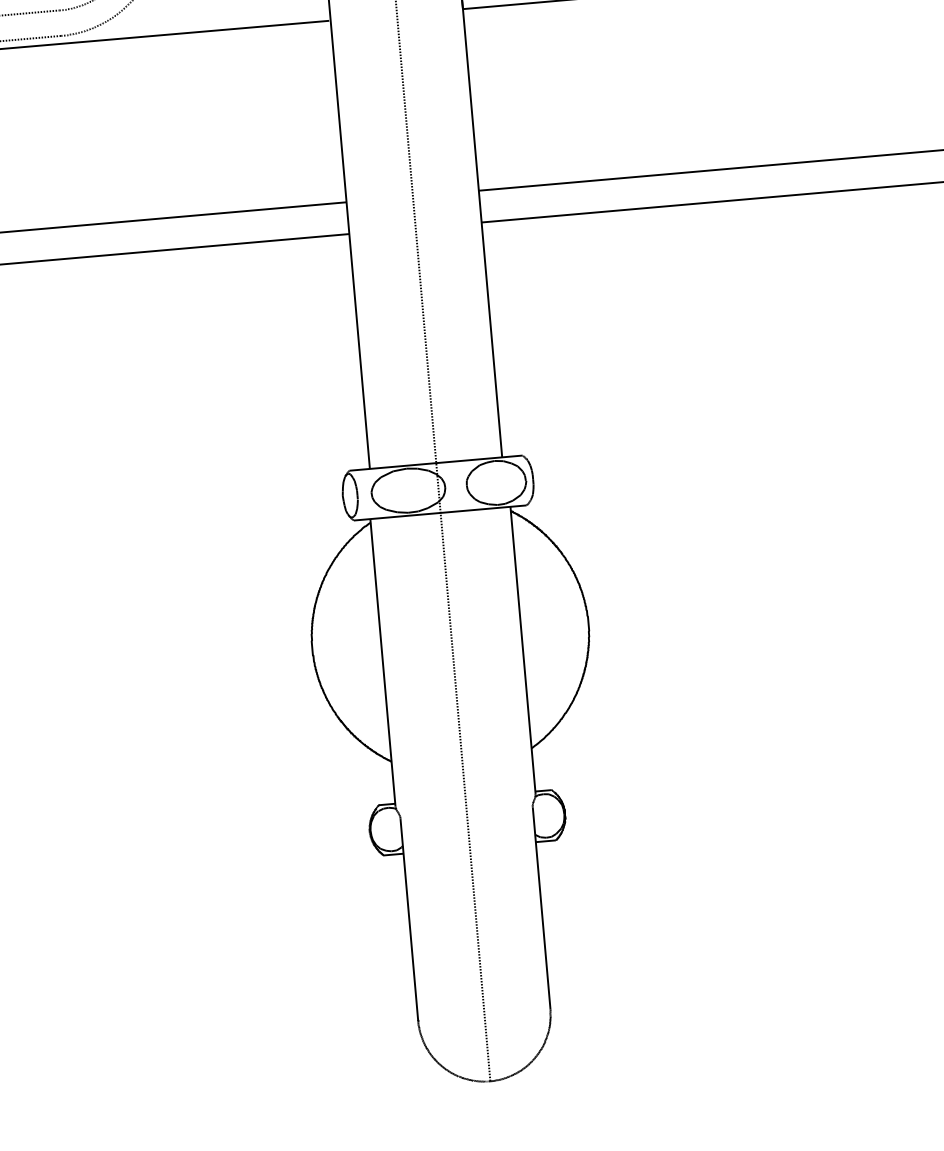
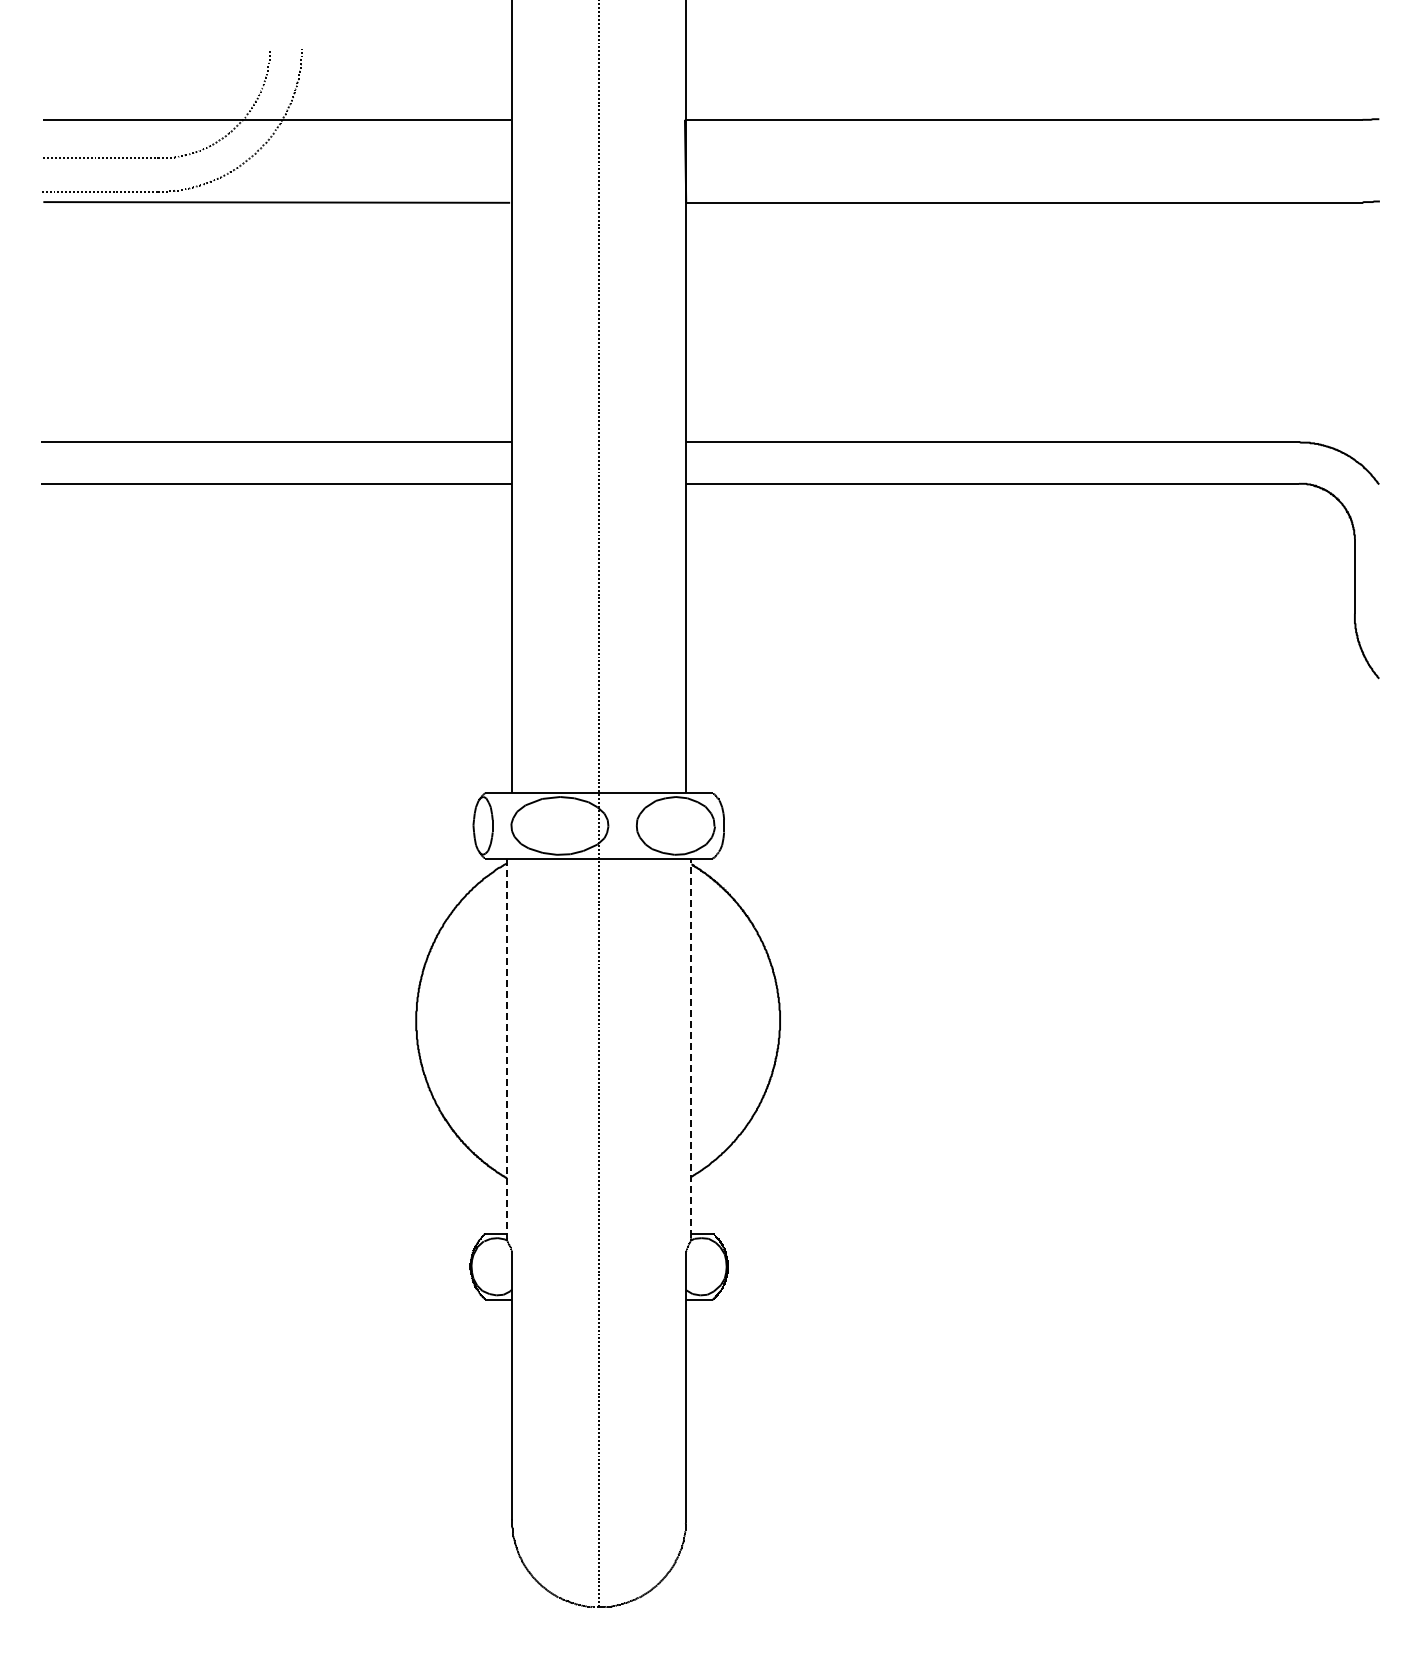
line: (523, 650) -> (691, 1047), solid -> dashed
line: (382, 663) -> (506, 1048), solid -> dashed

